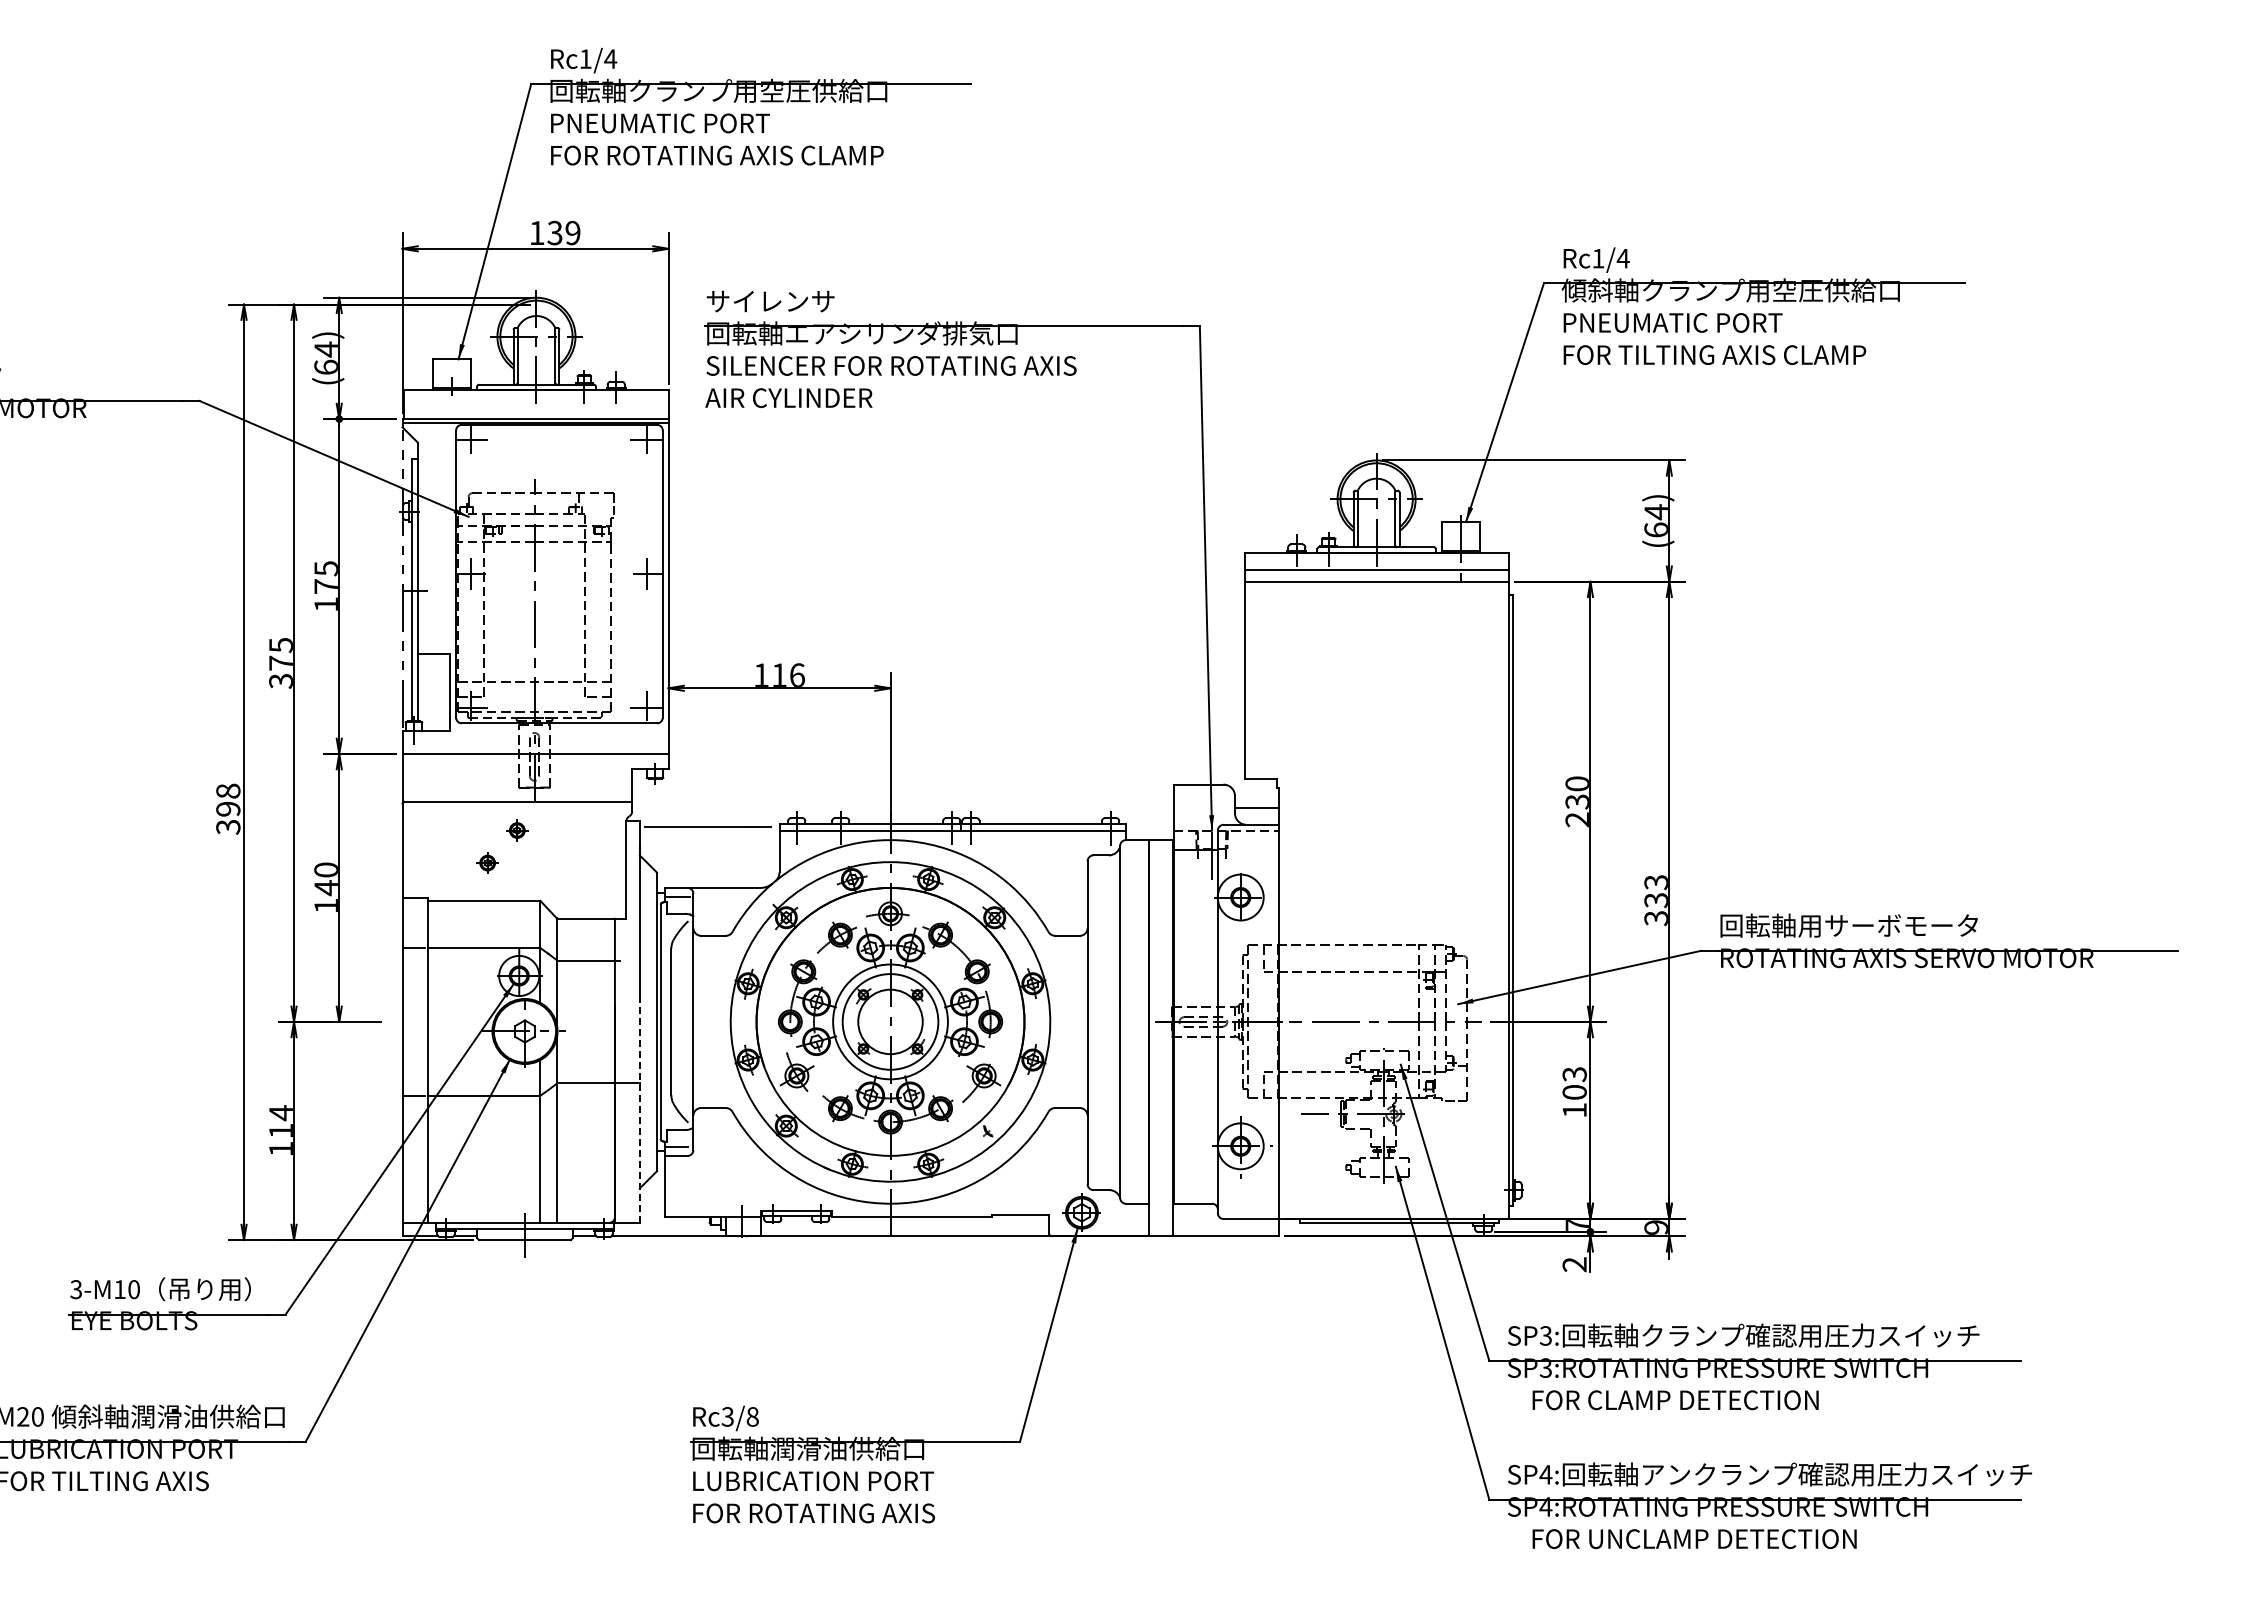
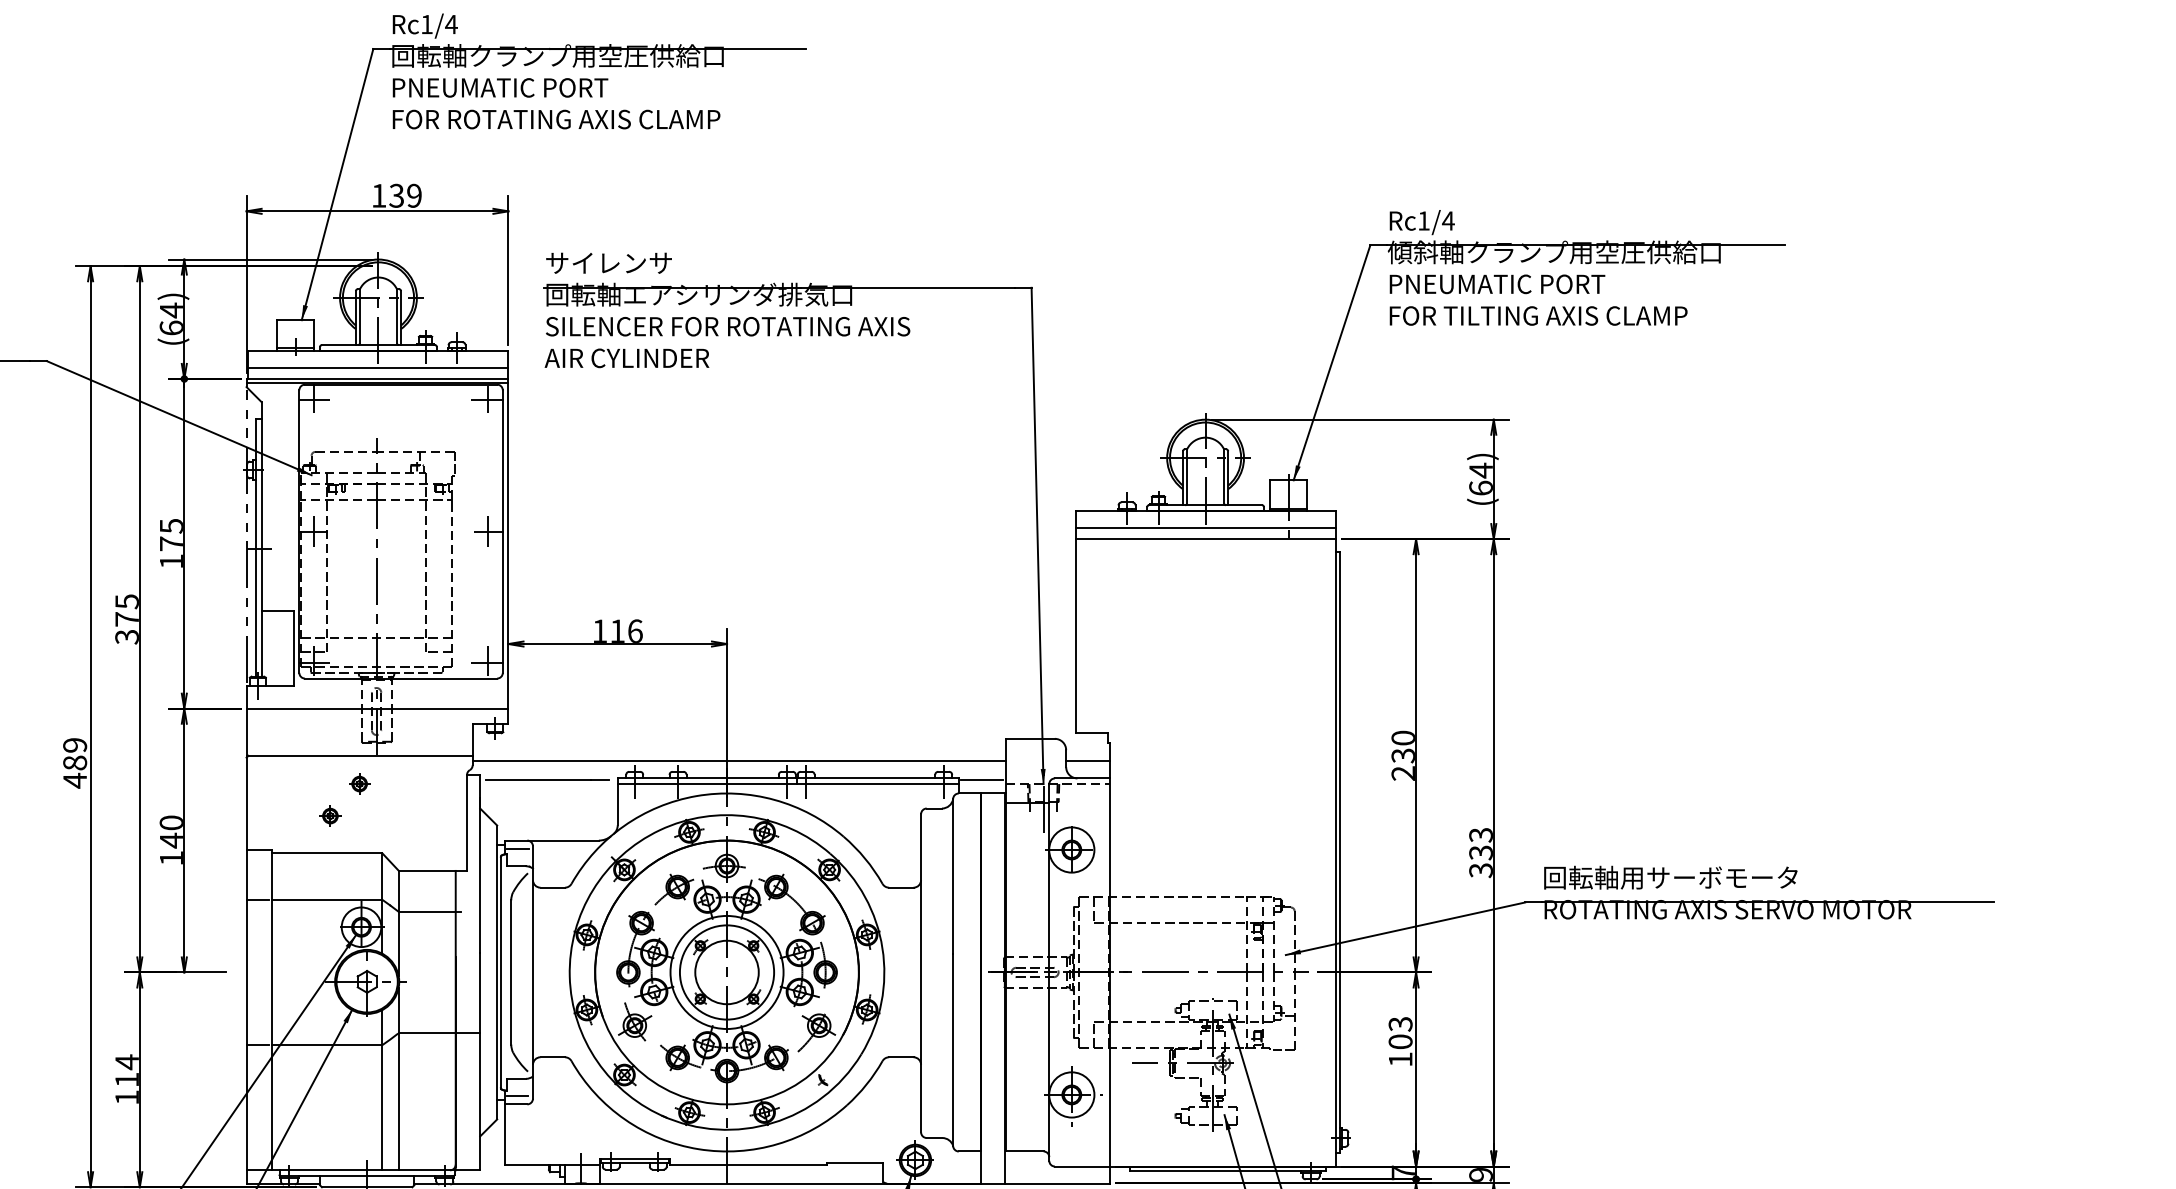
line: (536, 407) -> (378, 367), added
line: (902, 807) -> (738, 761), added
text: (228, 809) -> (75, 763), 398 -> 489
line: (1148, 826) -> (981, 780), added
line: (639, 1112) -> (479, 1061), dashed -> solid

